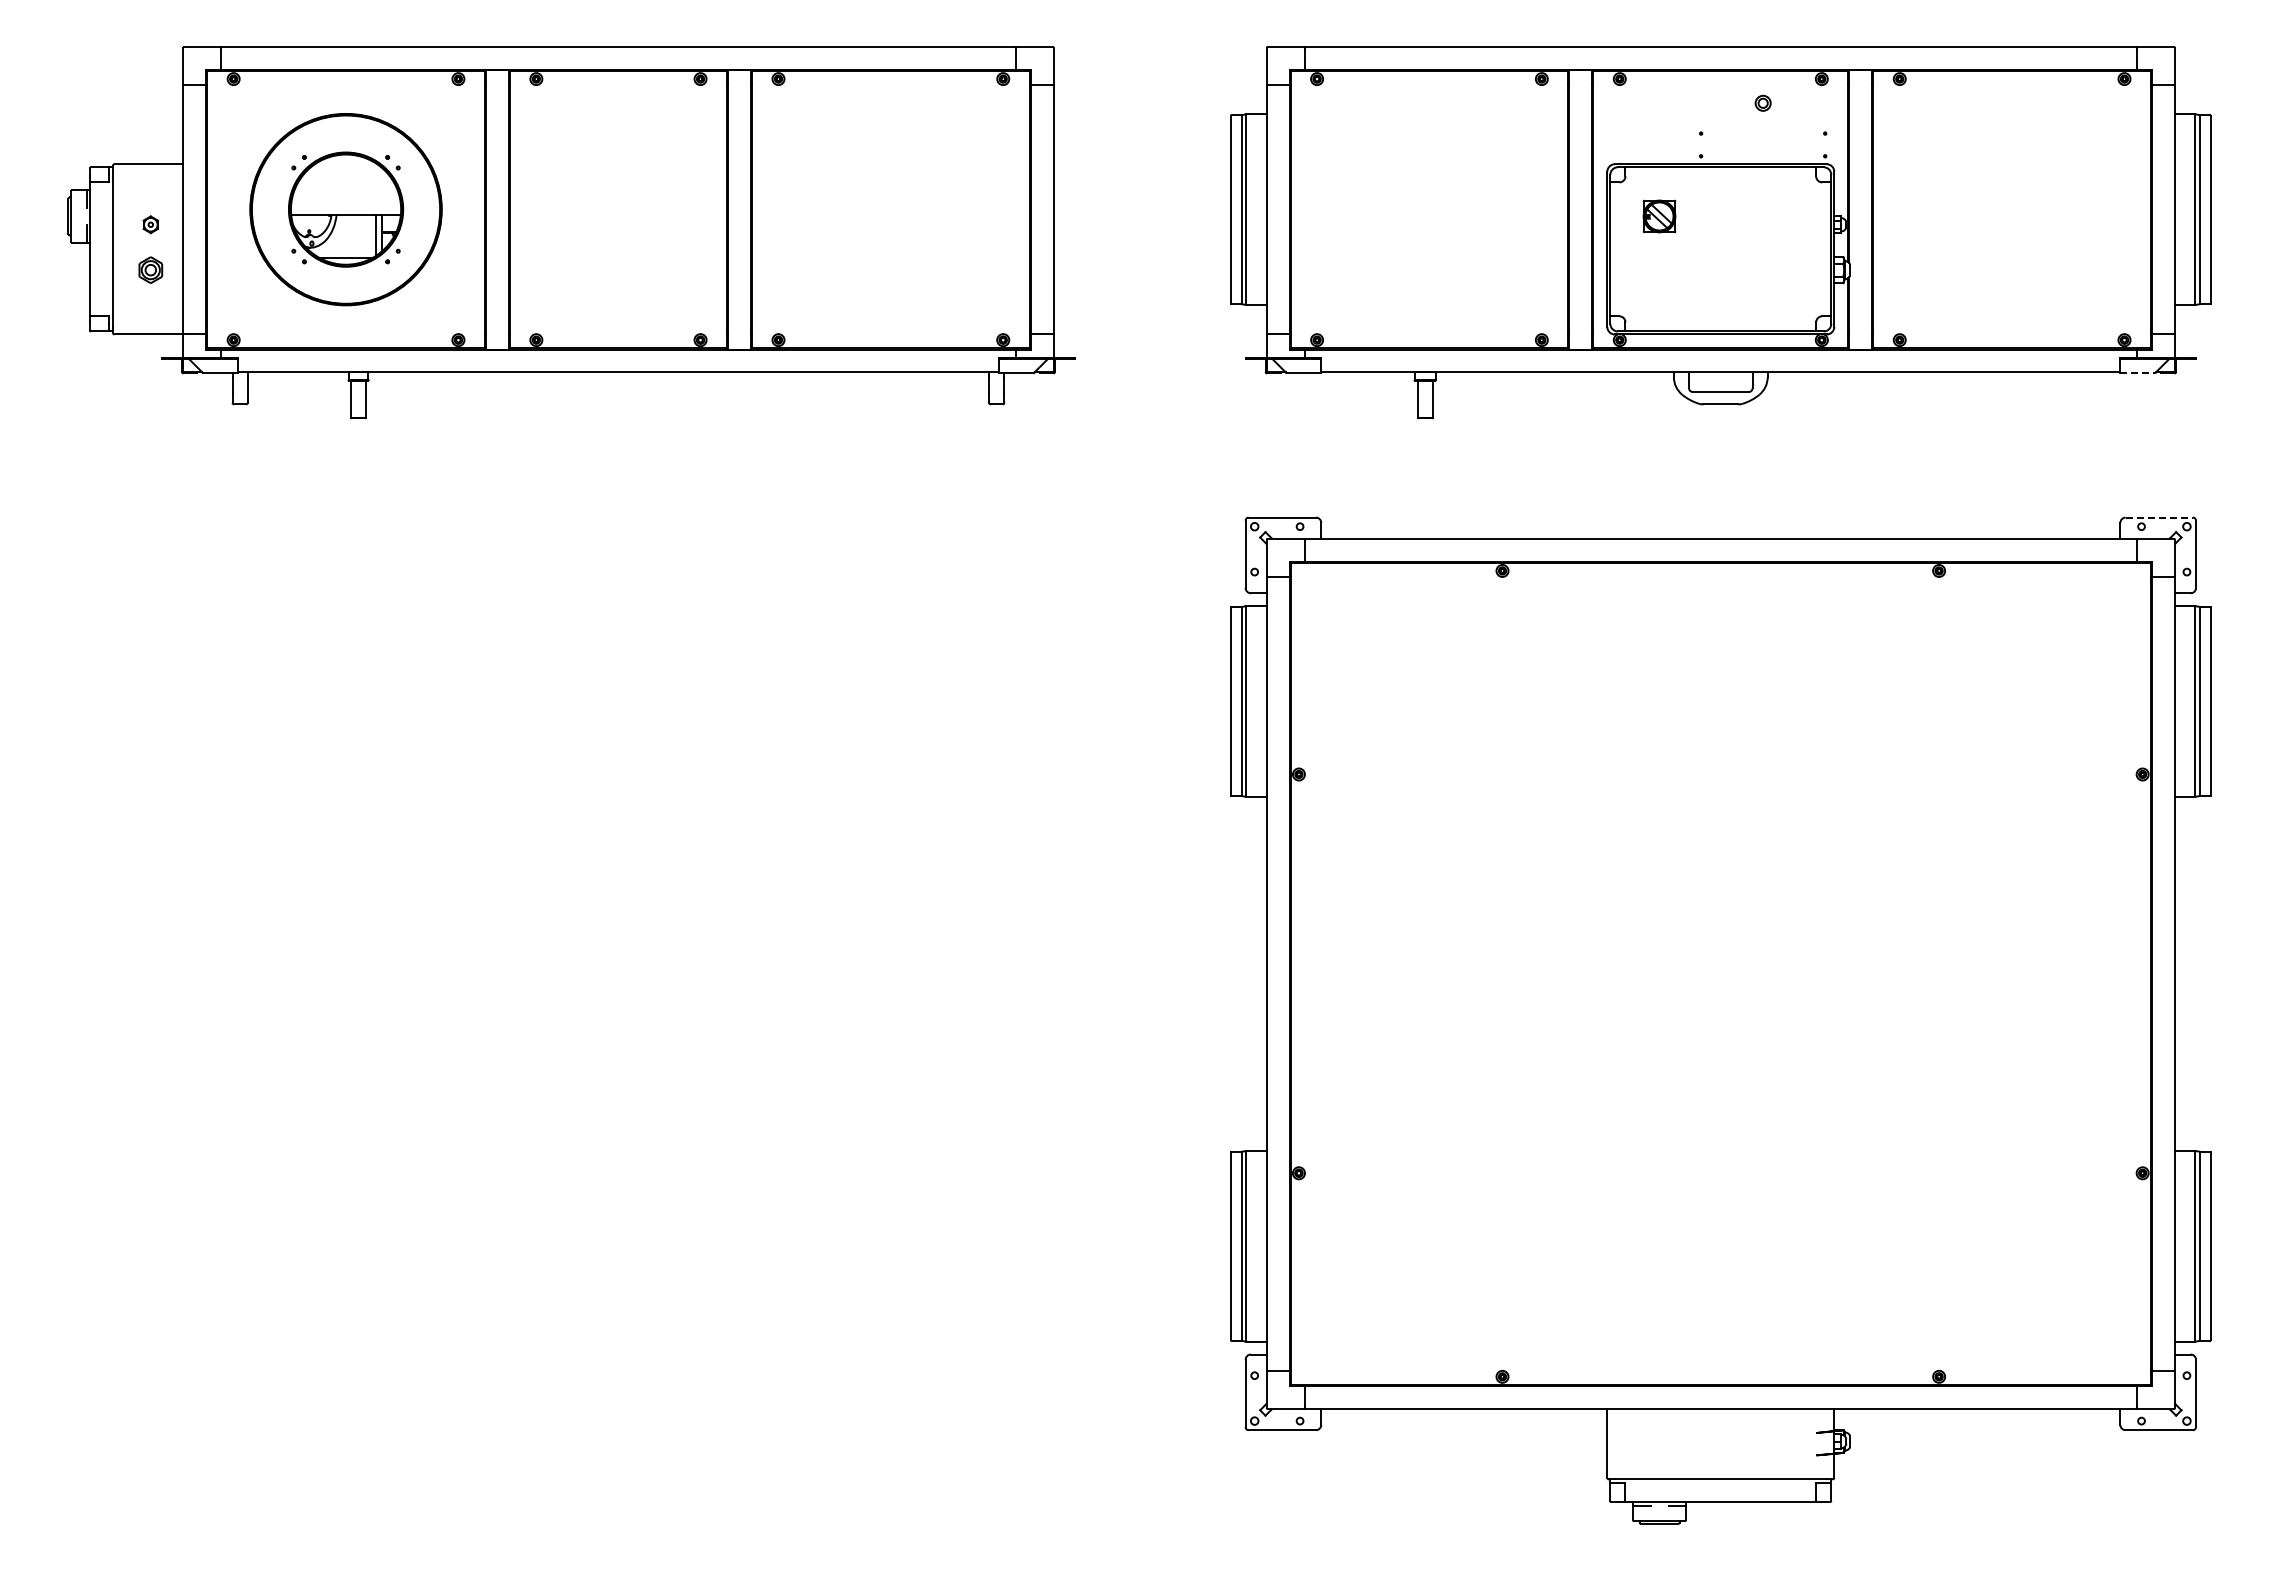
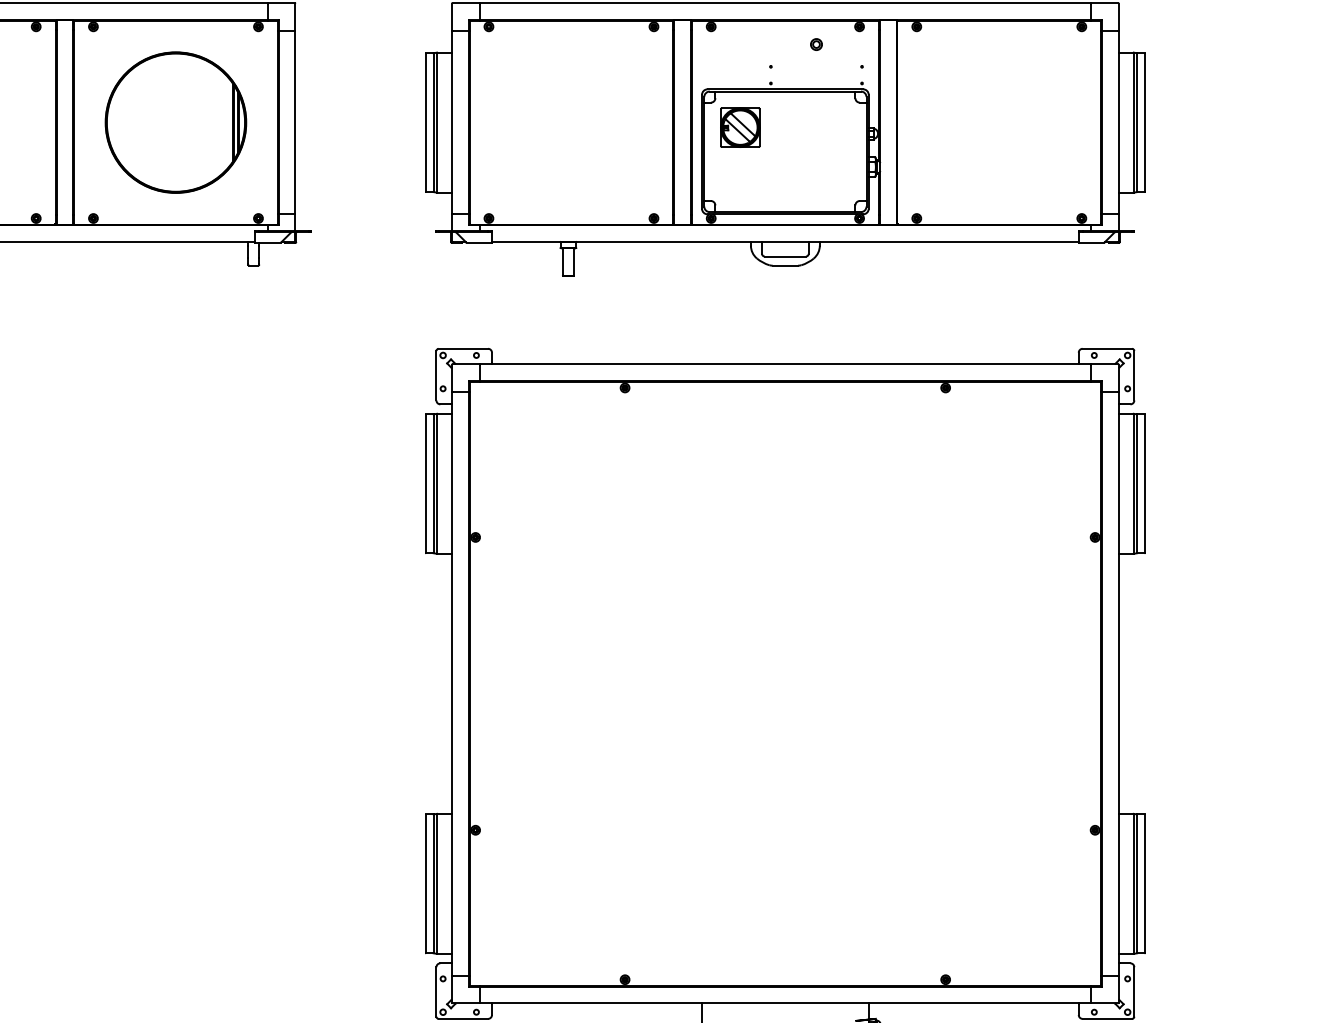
part: (890, 209) -> (175, 122), added
part: (1659, 216) -> (740, 127), size x1.67
line: (2138, 373) -> (1092, 242), dashed -> solid
line: (2159, 517) -> (1107, 348), dashed -> solid

